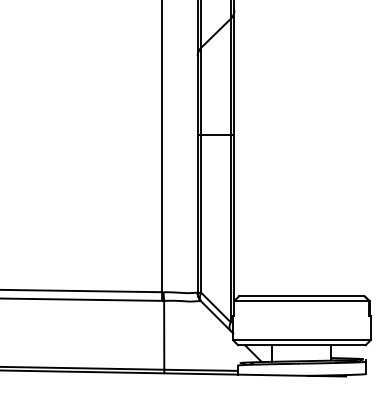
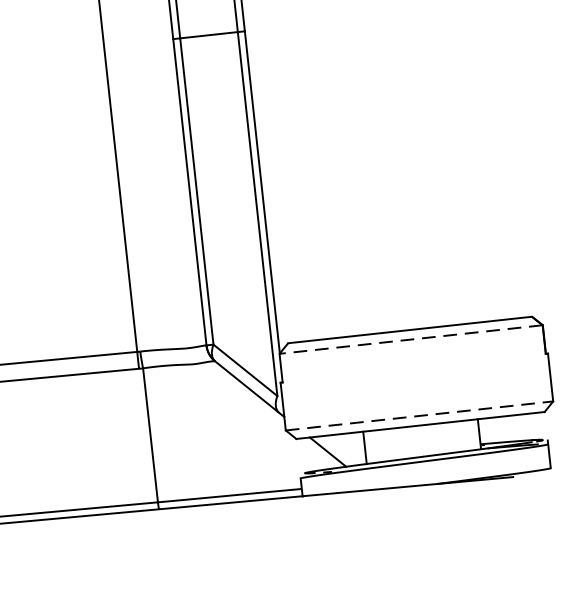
line: (301, 301) -> (410, 340), solid -> dashed
line: (301, 340) -> (418, 416), solid -> dashed

